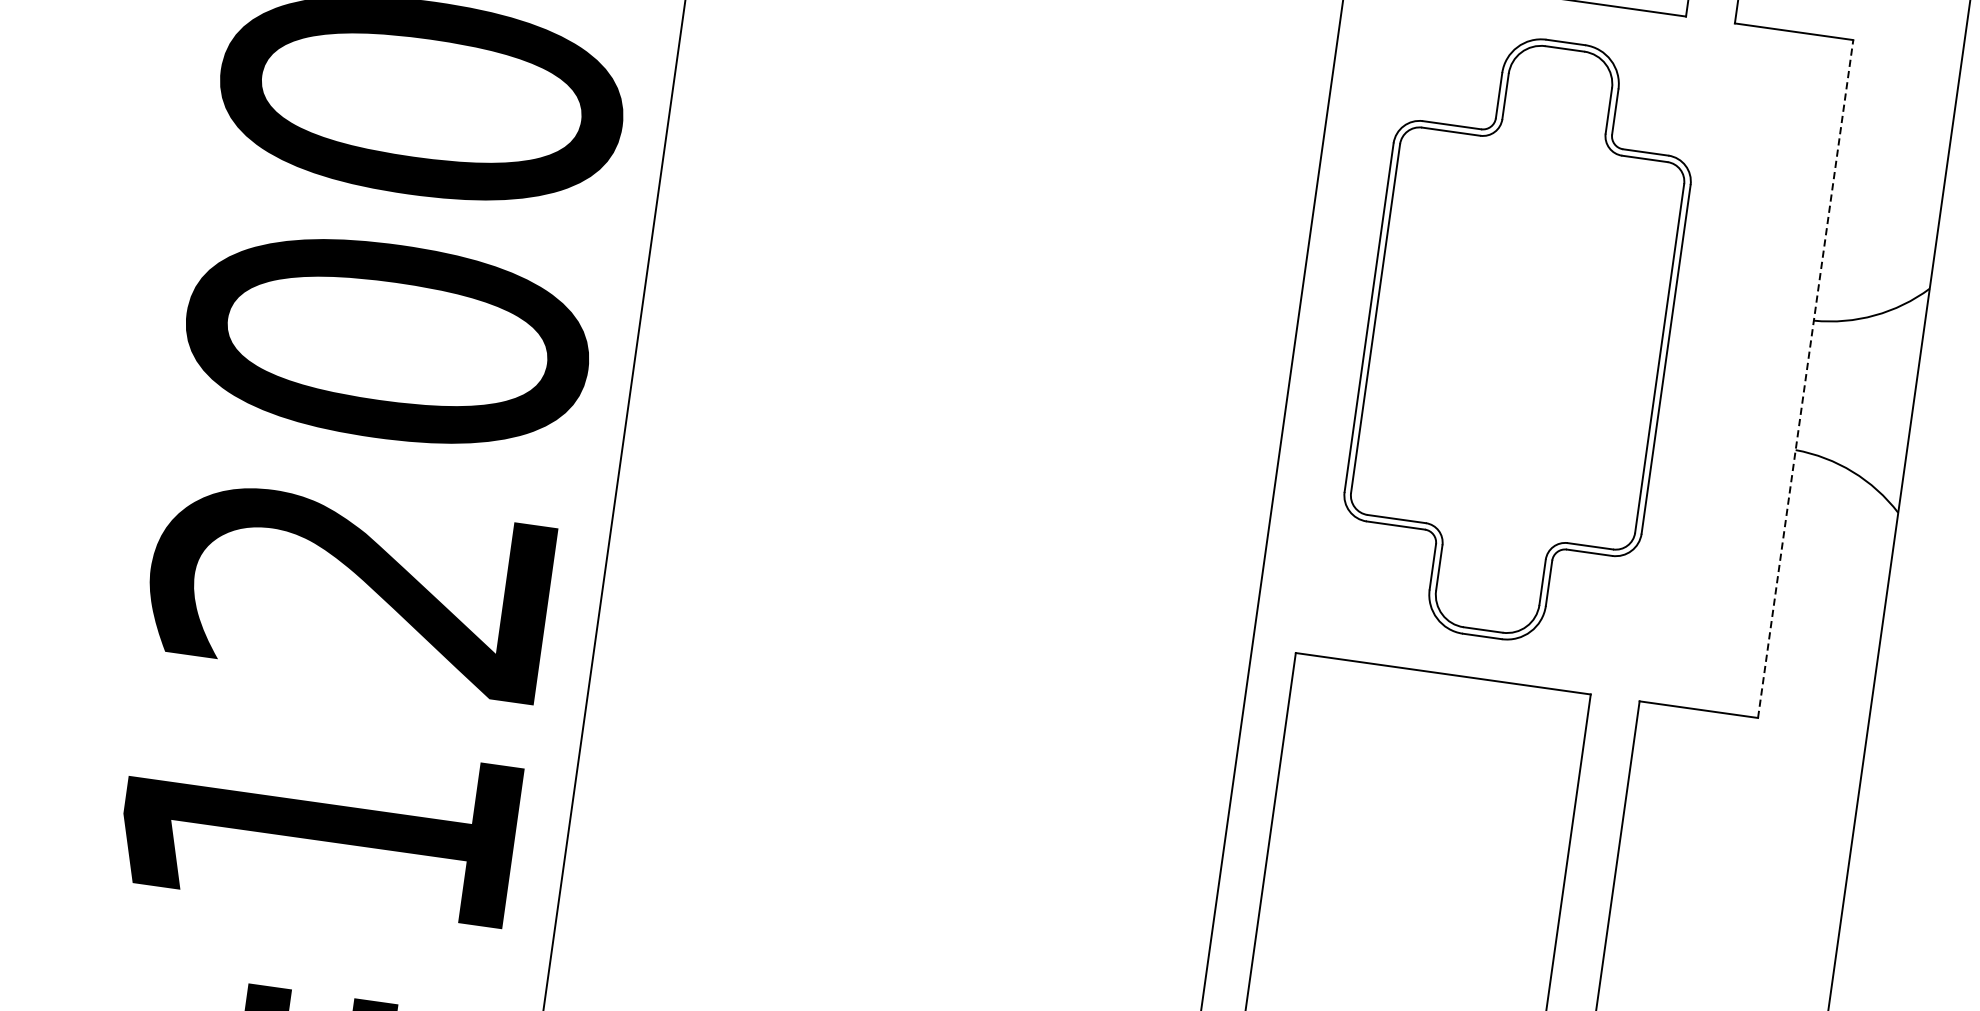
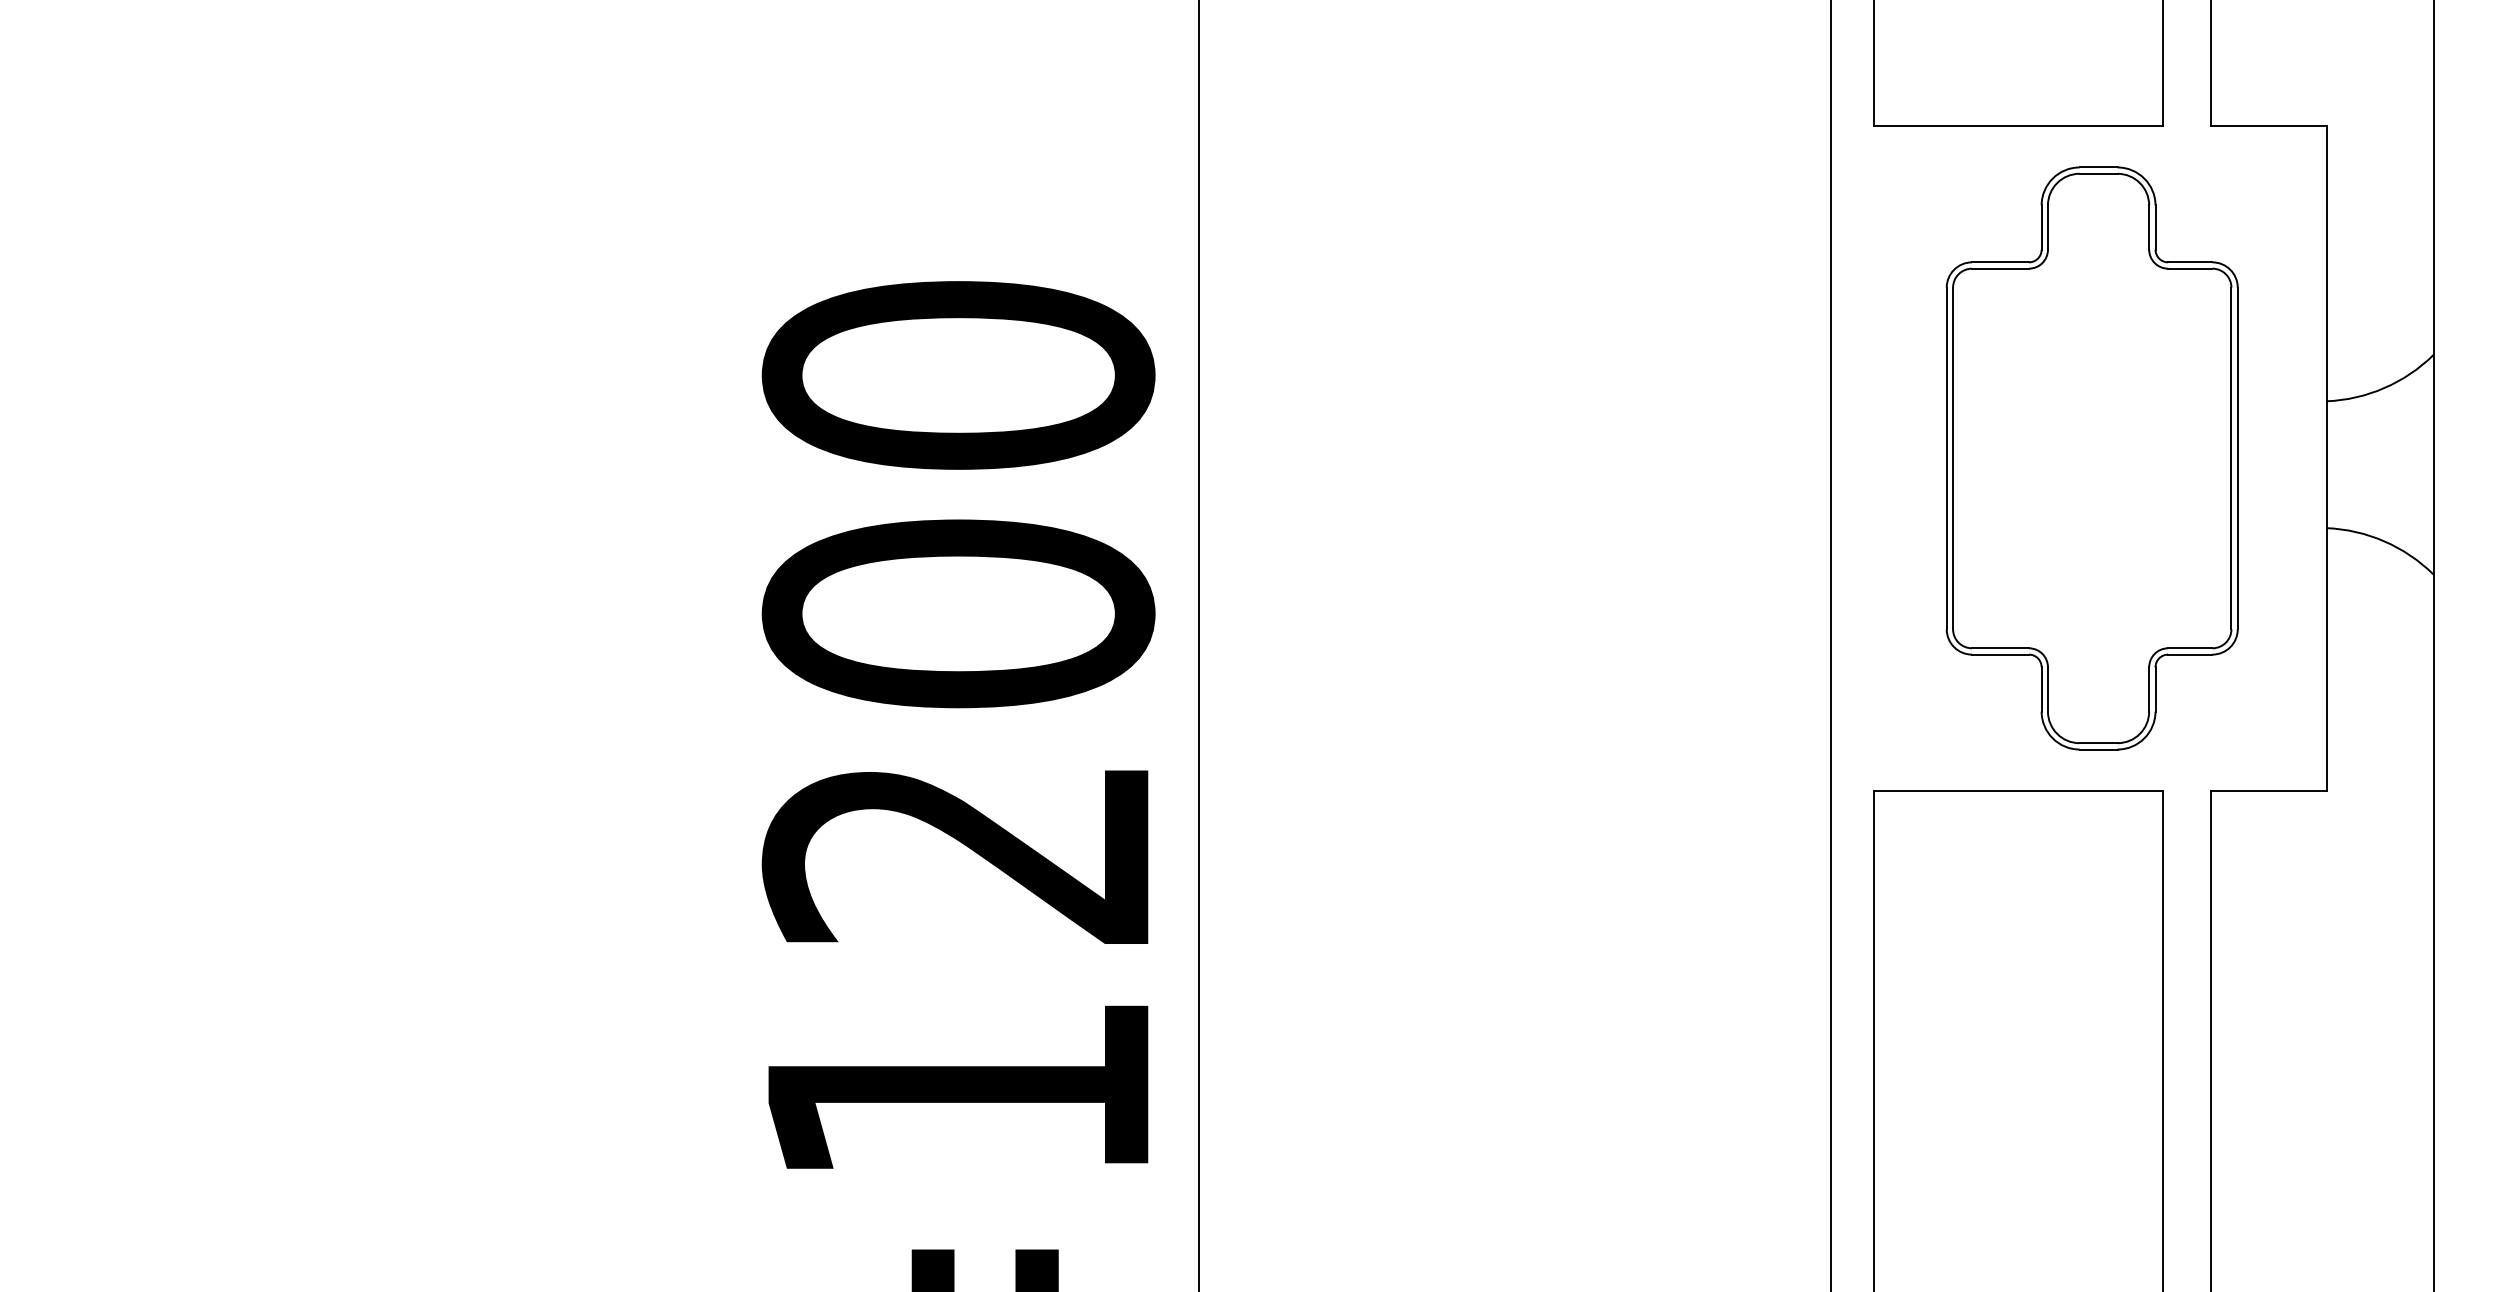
part: (1516, 338) -> (2091, 458), moved
line: (1805, 379) -> (2326, 458), dashed -> solid

